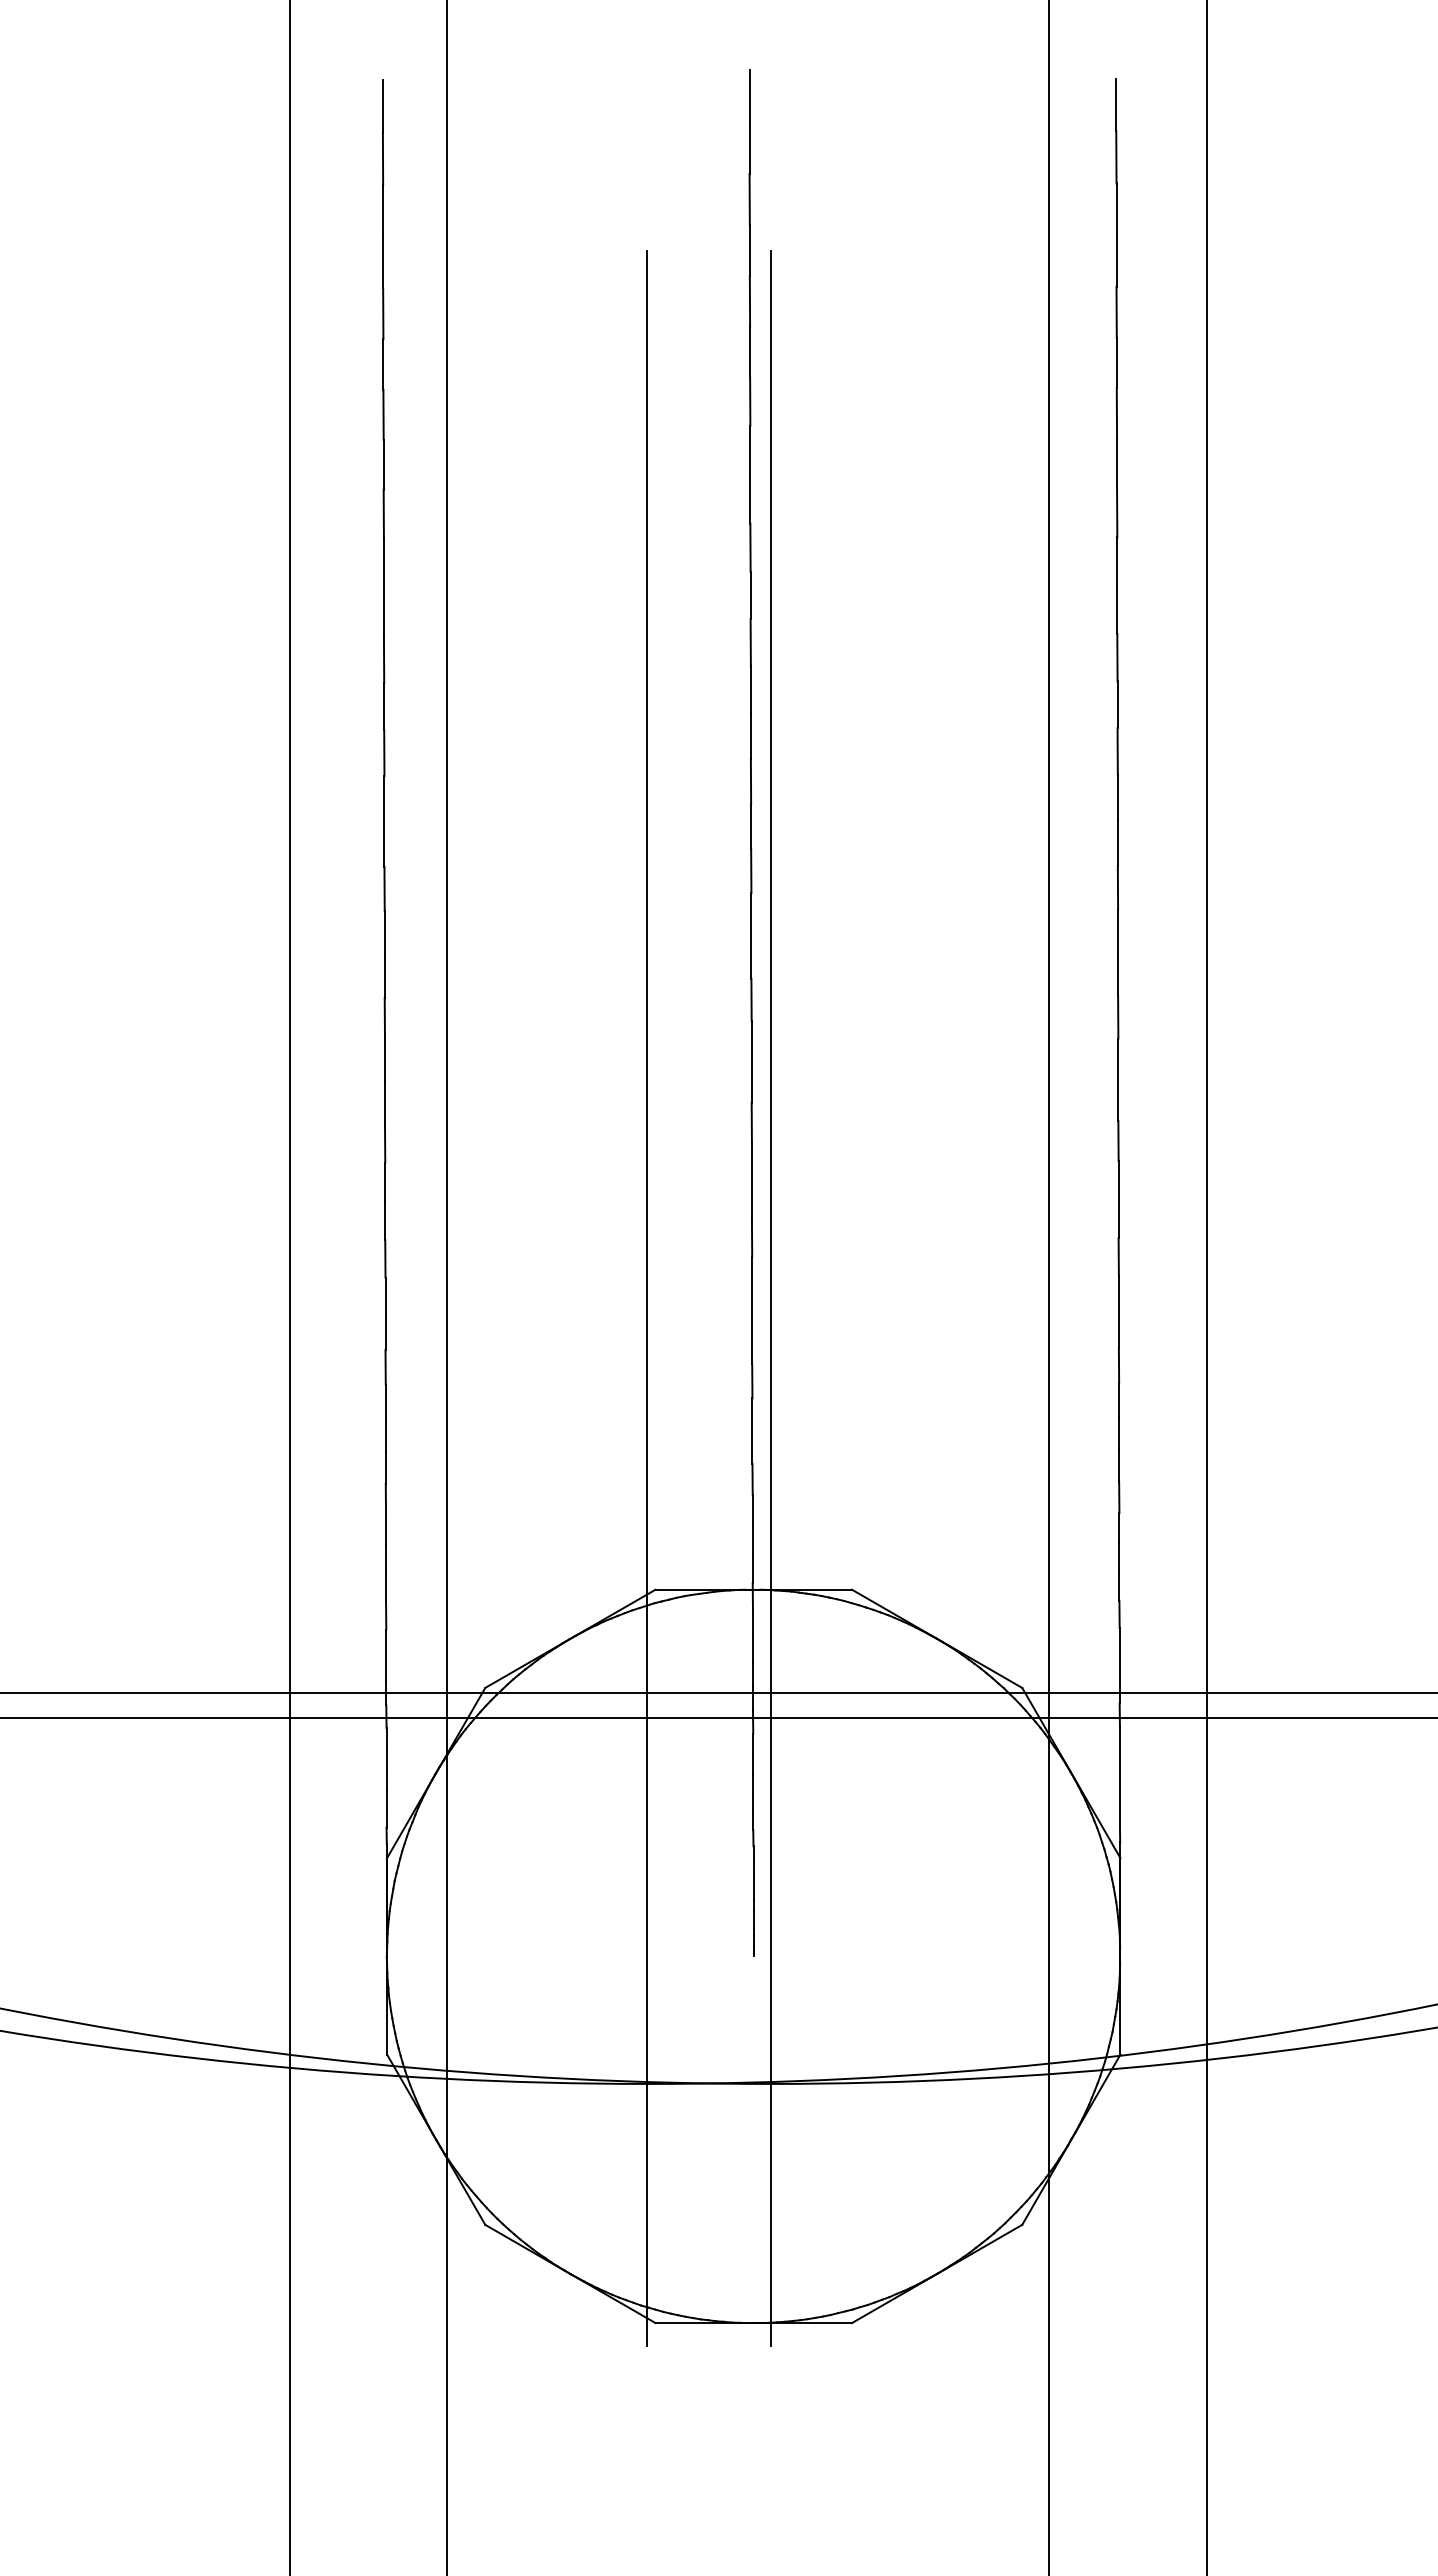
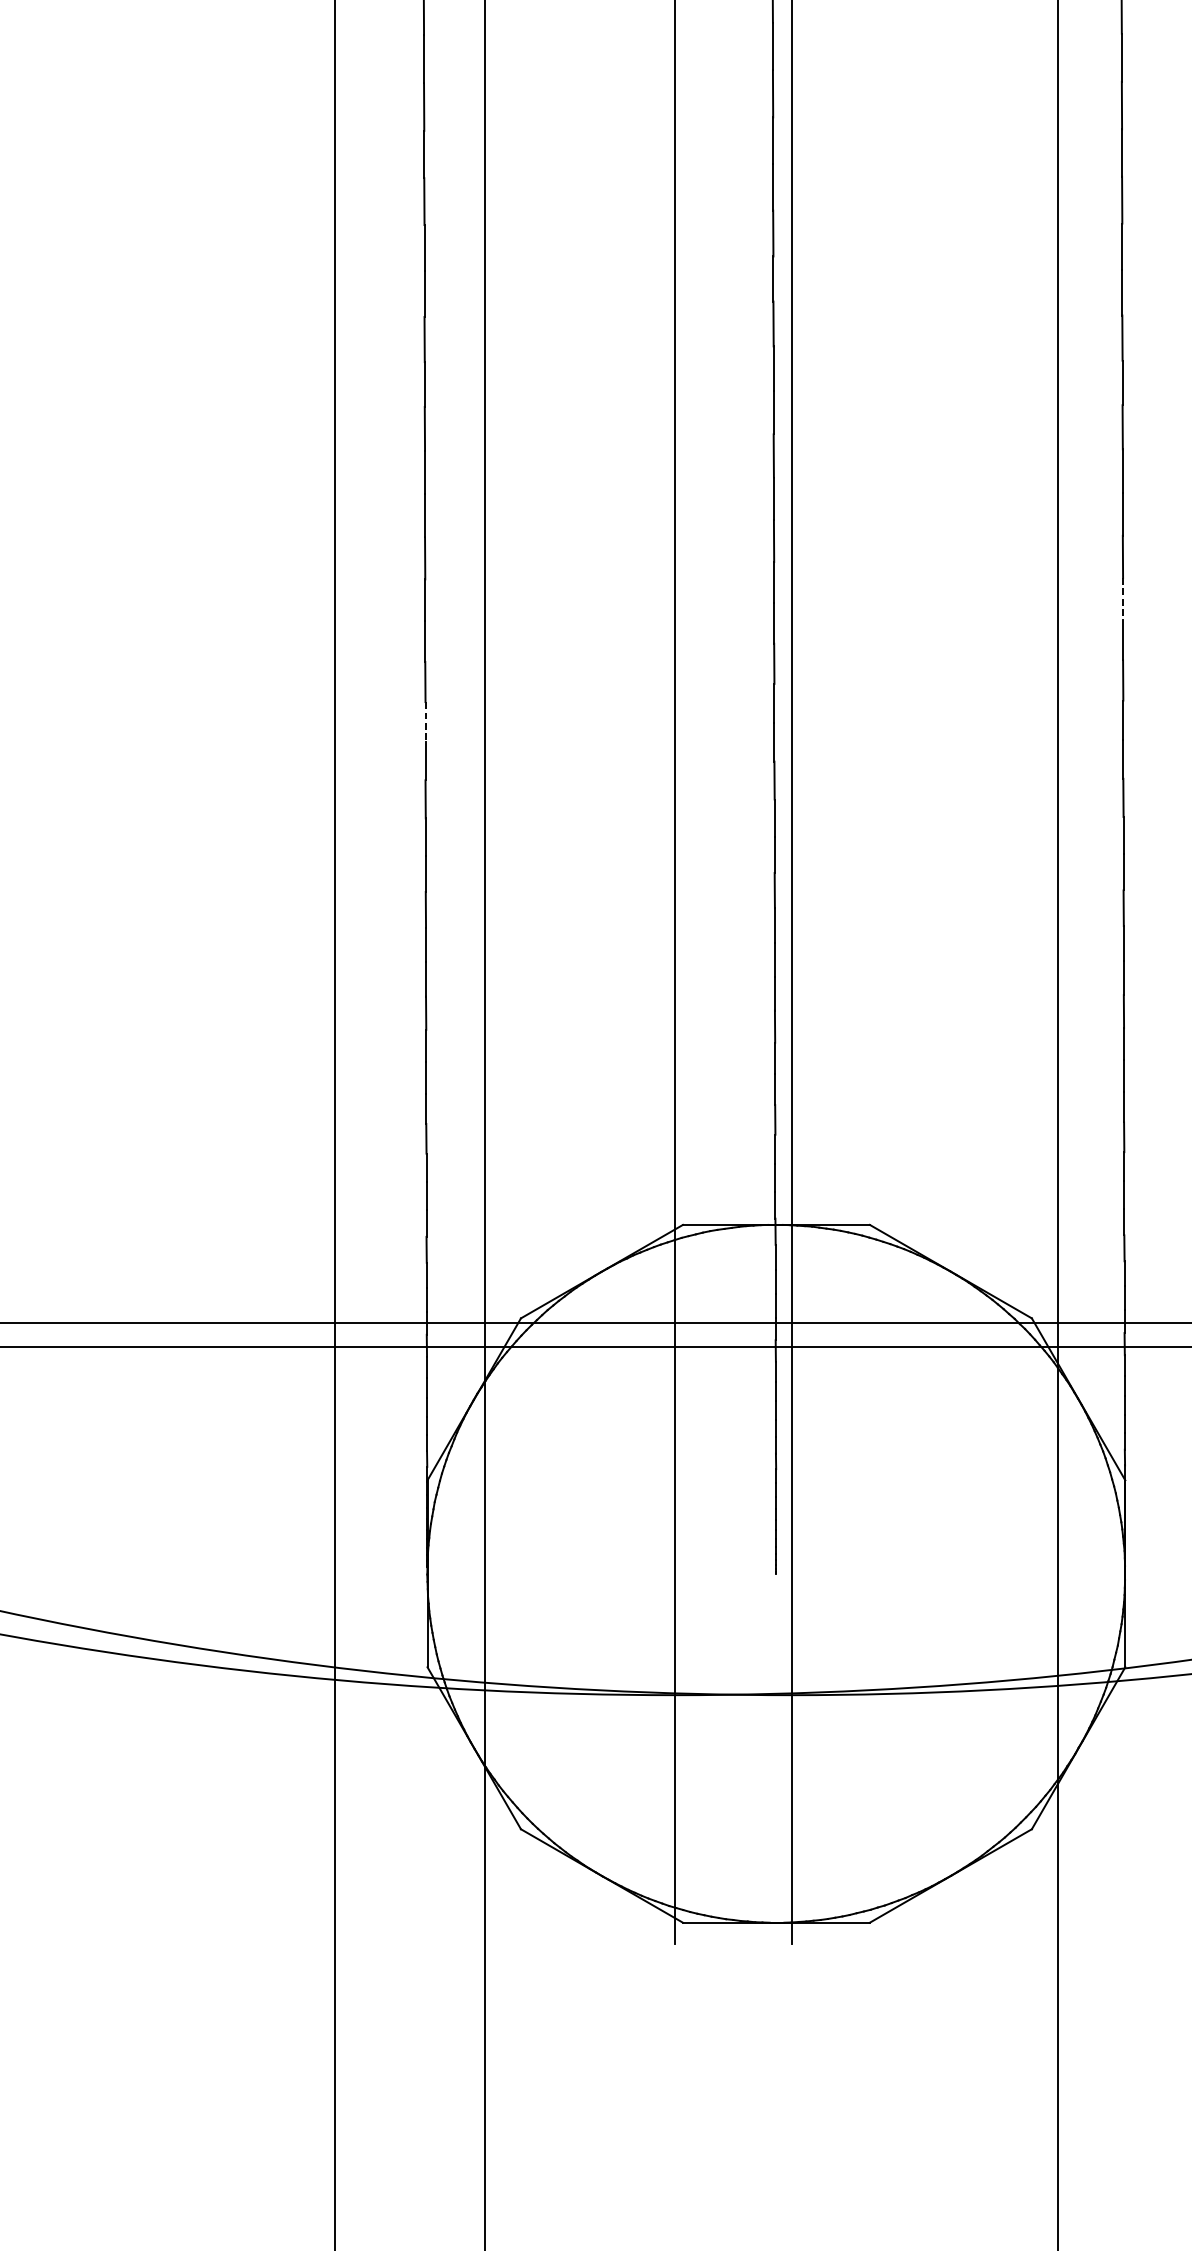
line: (1118, 931) -> (1123, 598), solid -> dashed
line: (384, 1061) -> (425, 722), solid -> dashed

